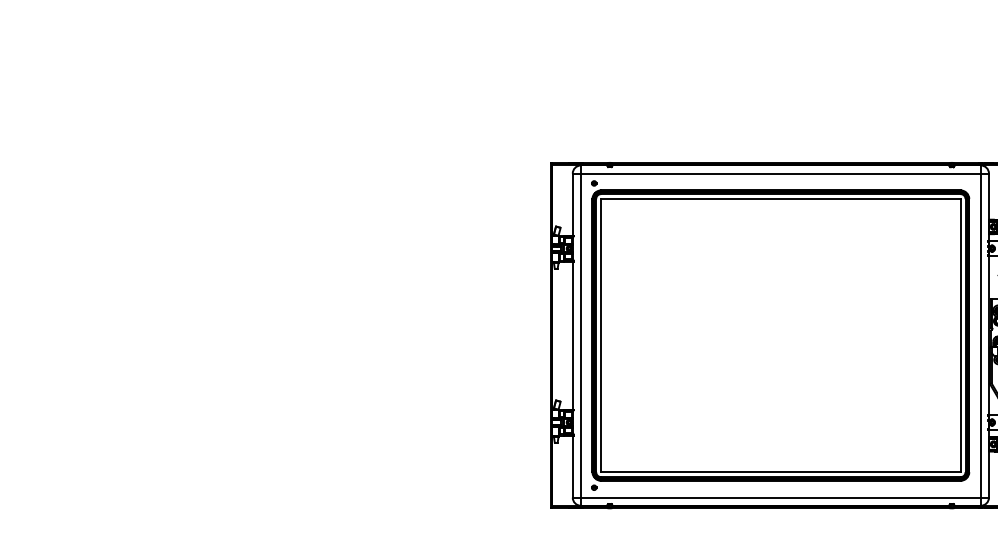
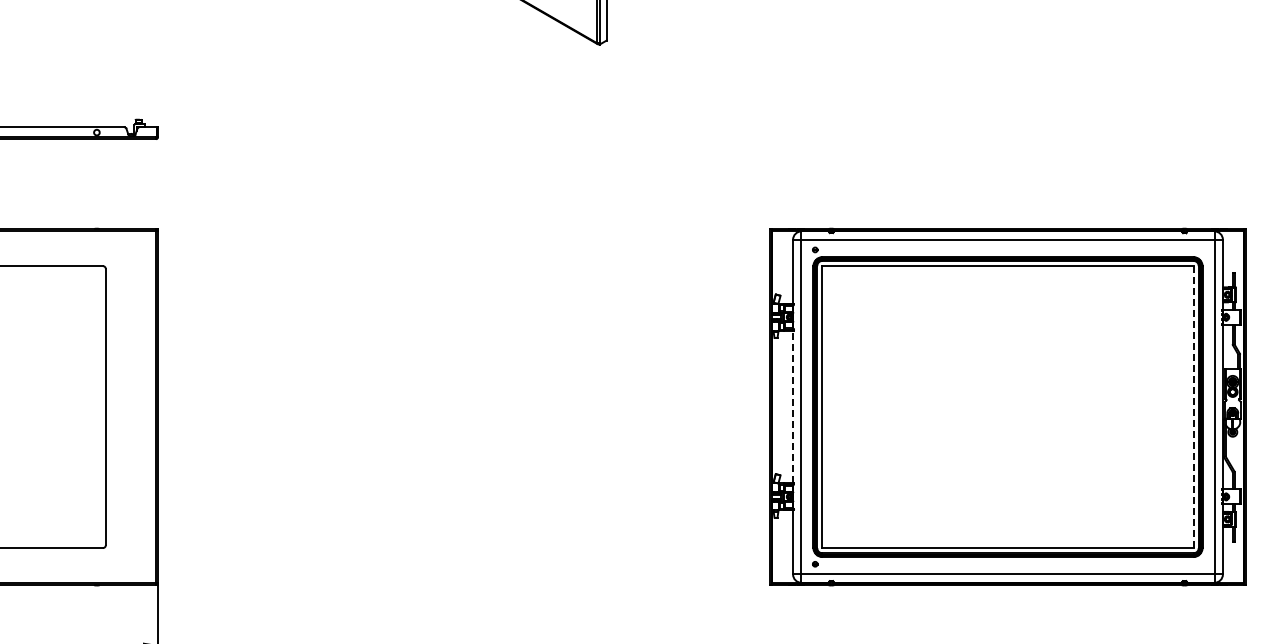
line: (573, 335) -> (793, 406), solid -> dashed
line: (960, 336) -> (1193, 407), solid -> dashed

